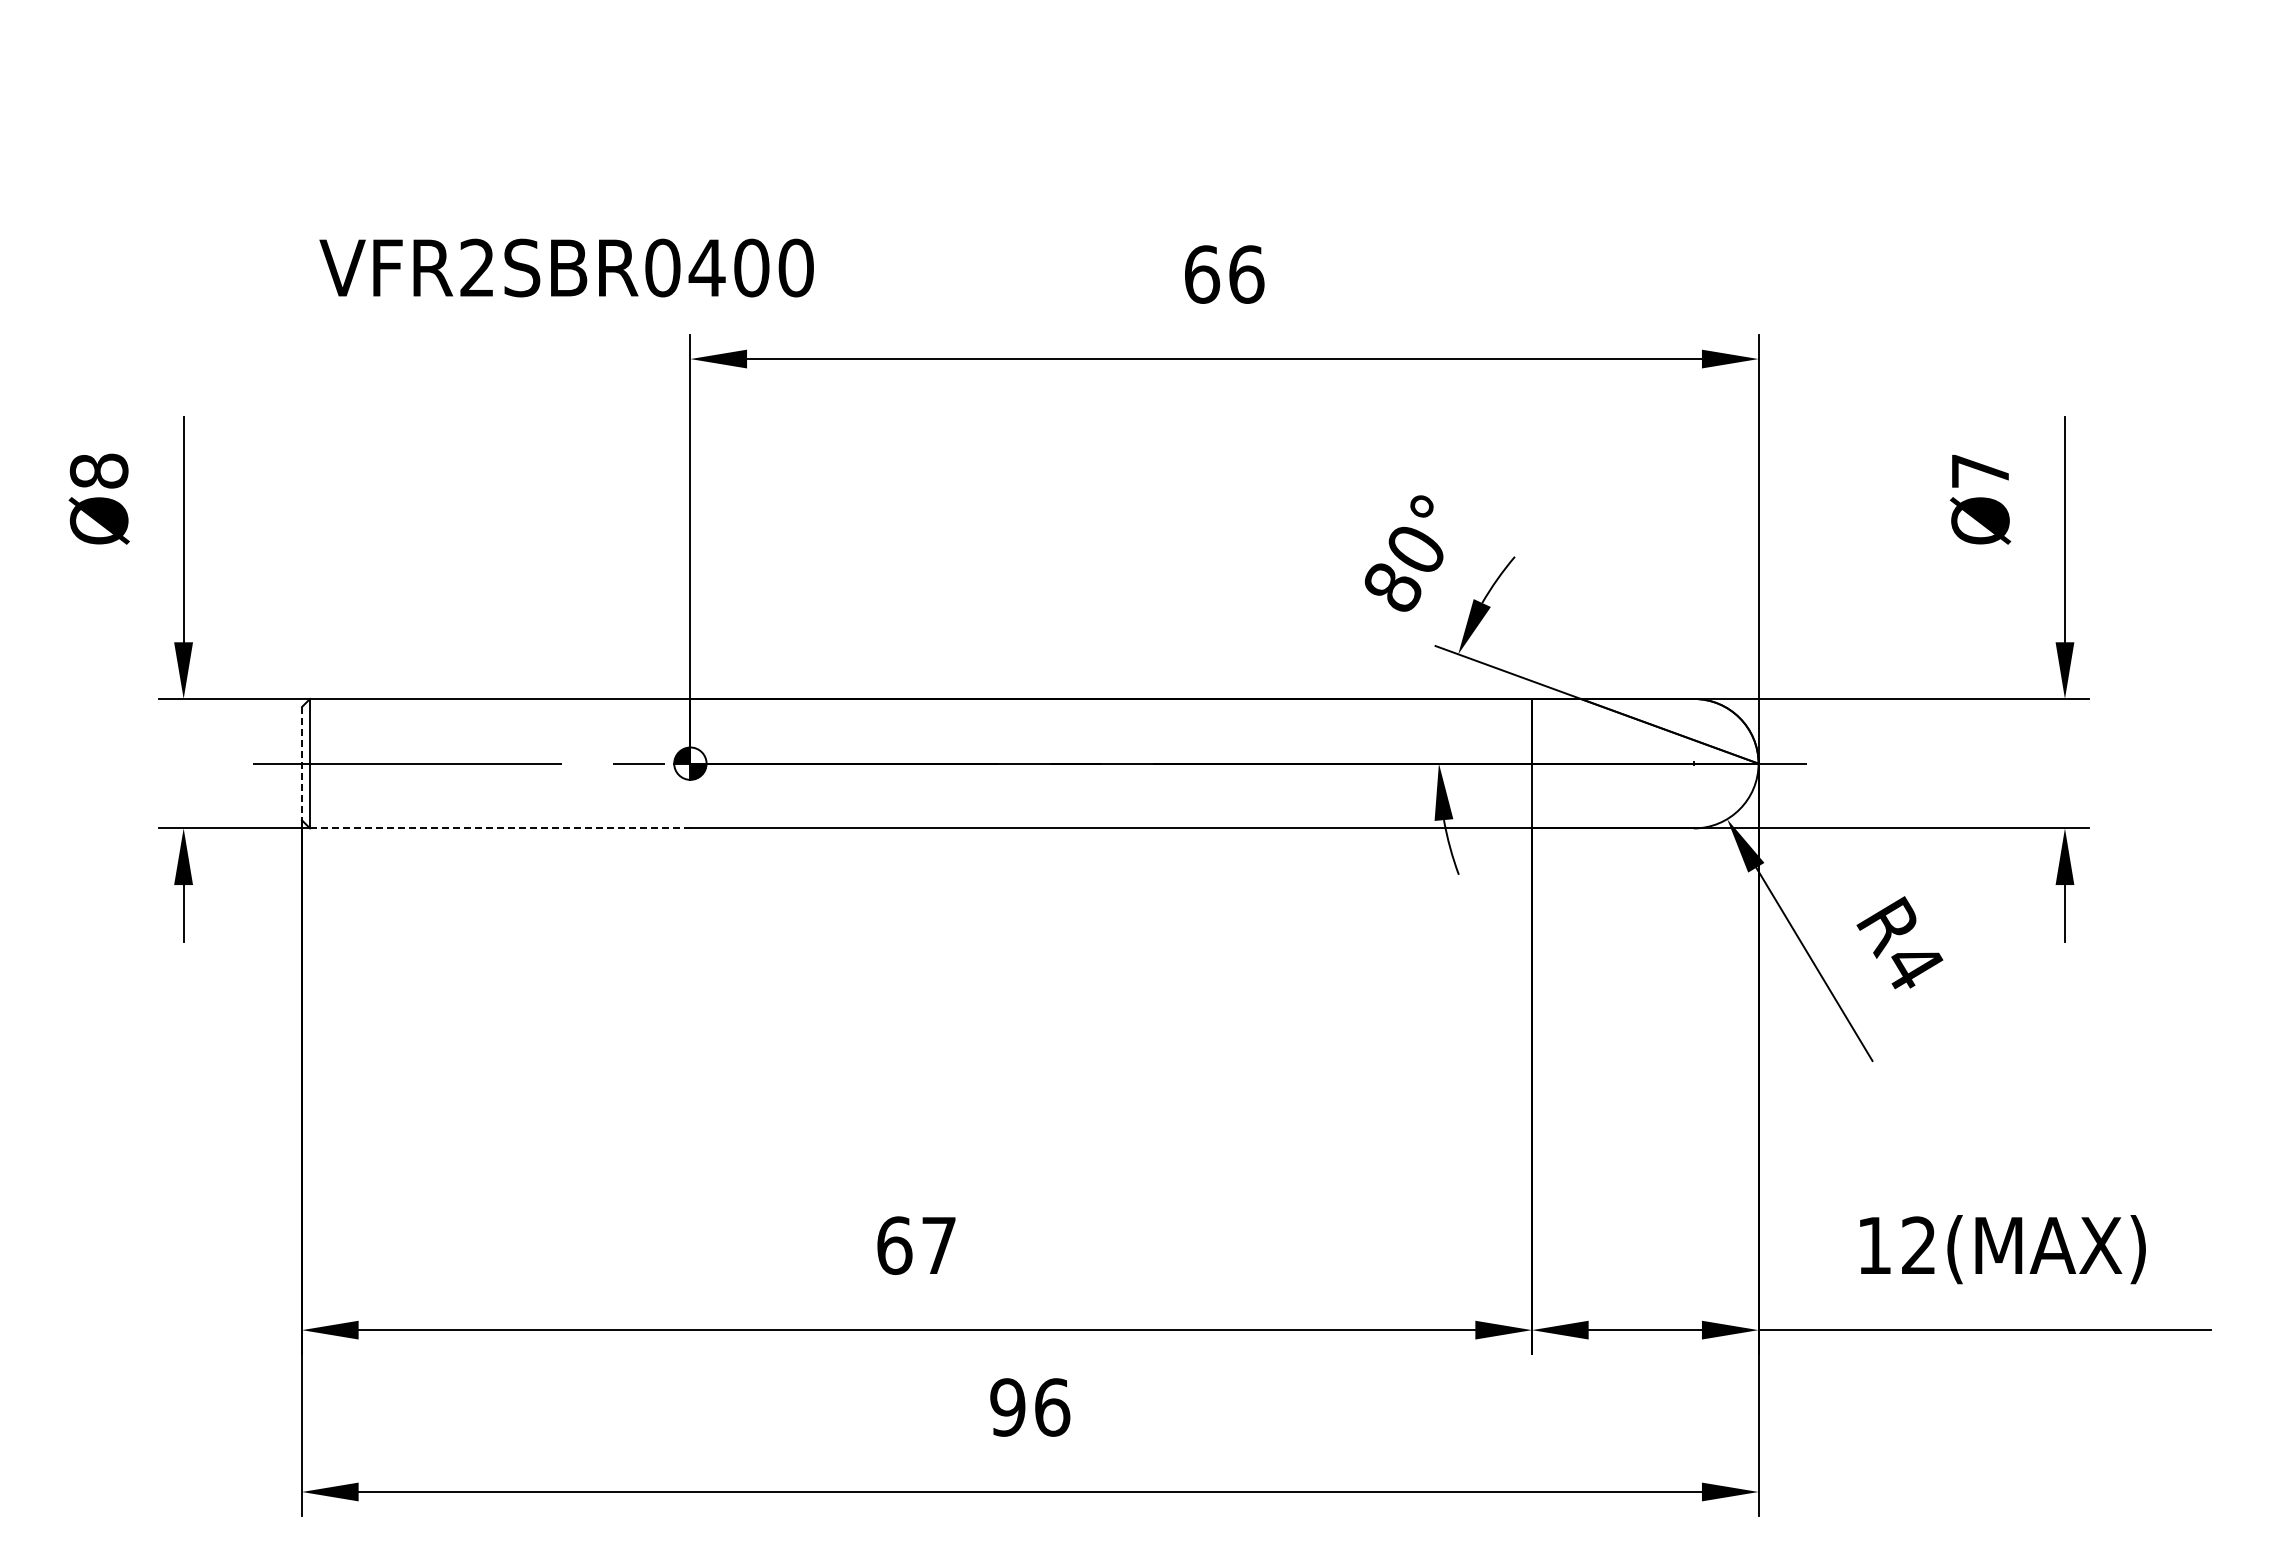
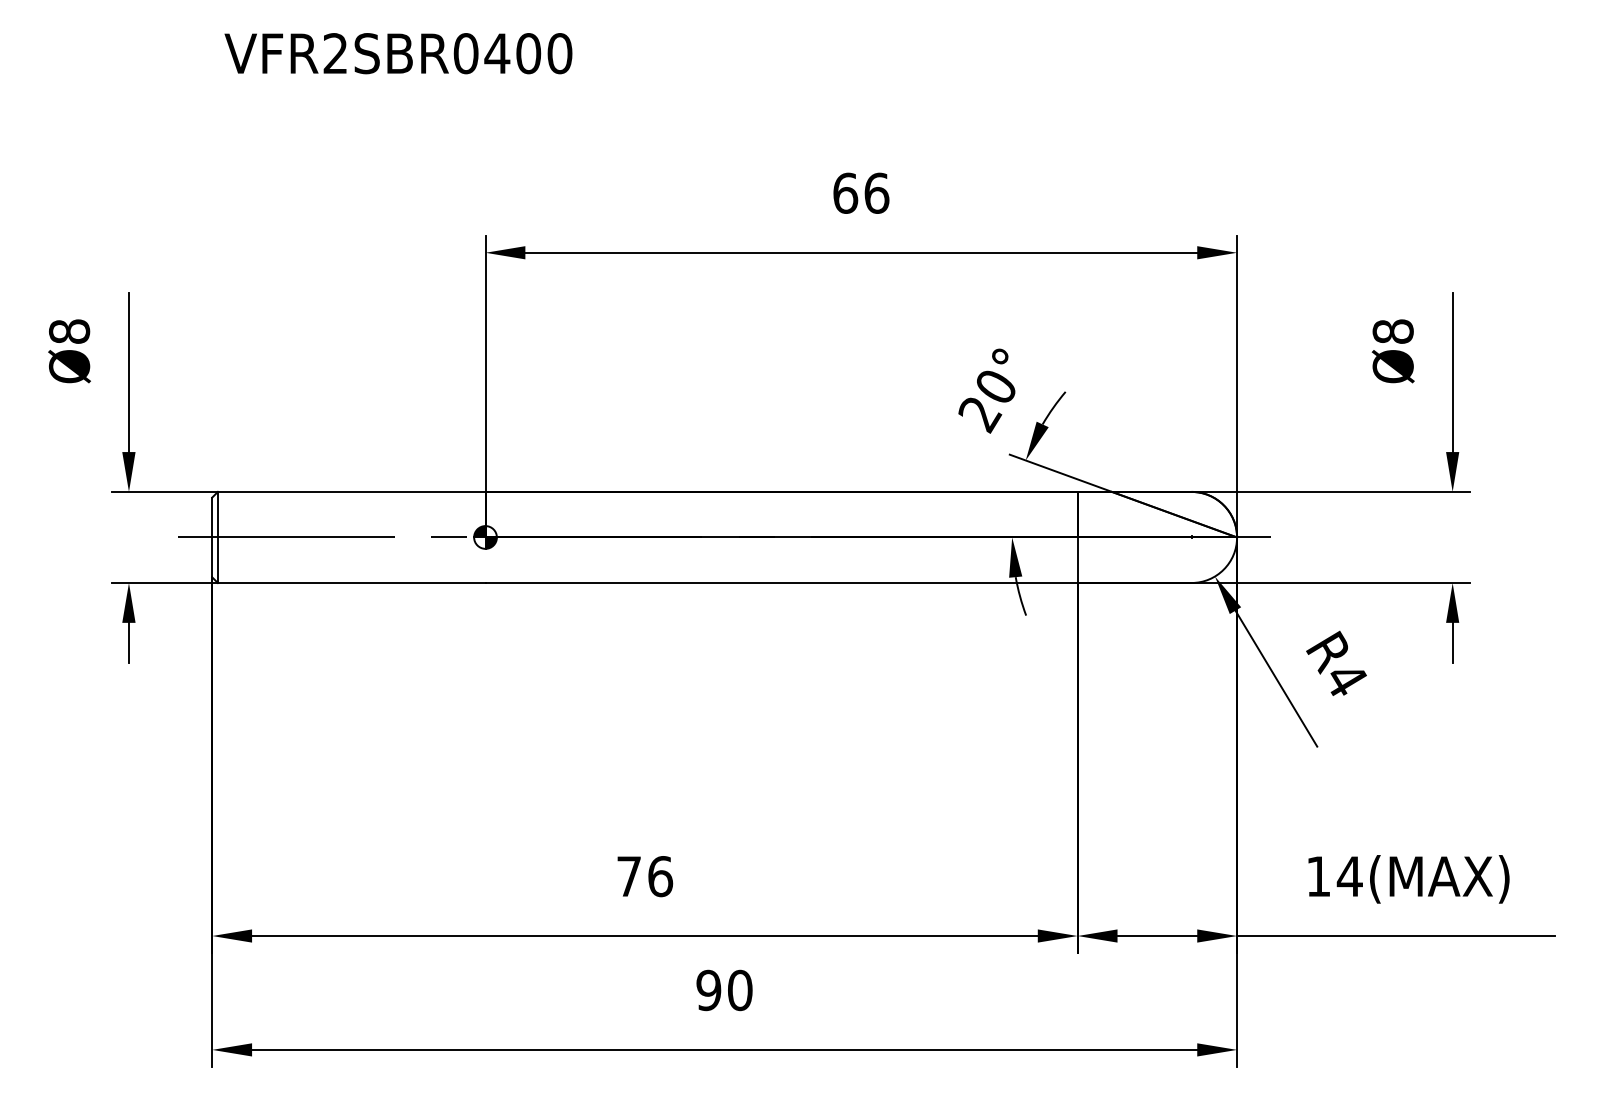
text: (566, 267) -> (398, 53), moved
text: (1980, 470) -> (1393, 331), Ø7 -> Ø8
text: (1393, 589) -> (980, 414), 80° -> 20°
line: (301, 763) -> (211, 537), dashed -> solid
line: (500, 828) -> (351, 583), dashed -> solid
text: (1918, 1244) -> (1349, 875), 12(MAX) -> 14(MAX)
text: (916, 1245) -> (644, 876), 67 -> 76
text: (1052, 1407) -> (740, 990), 96 -> 90

